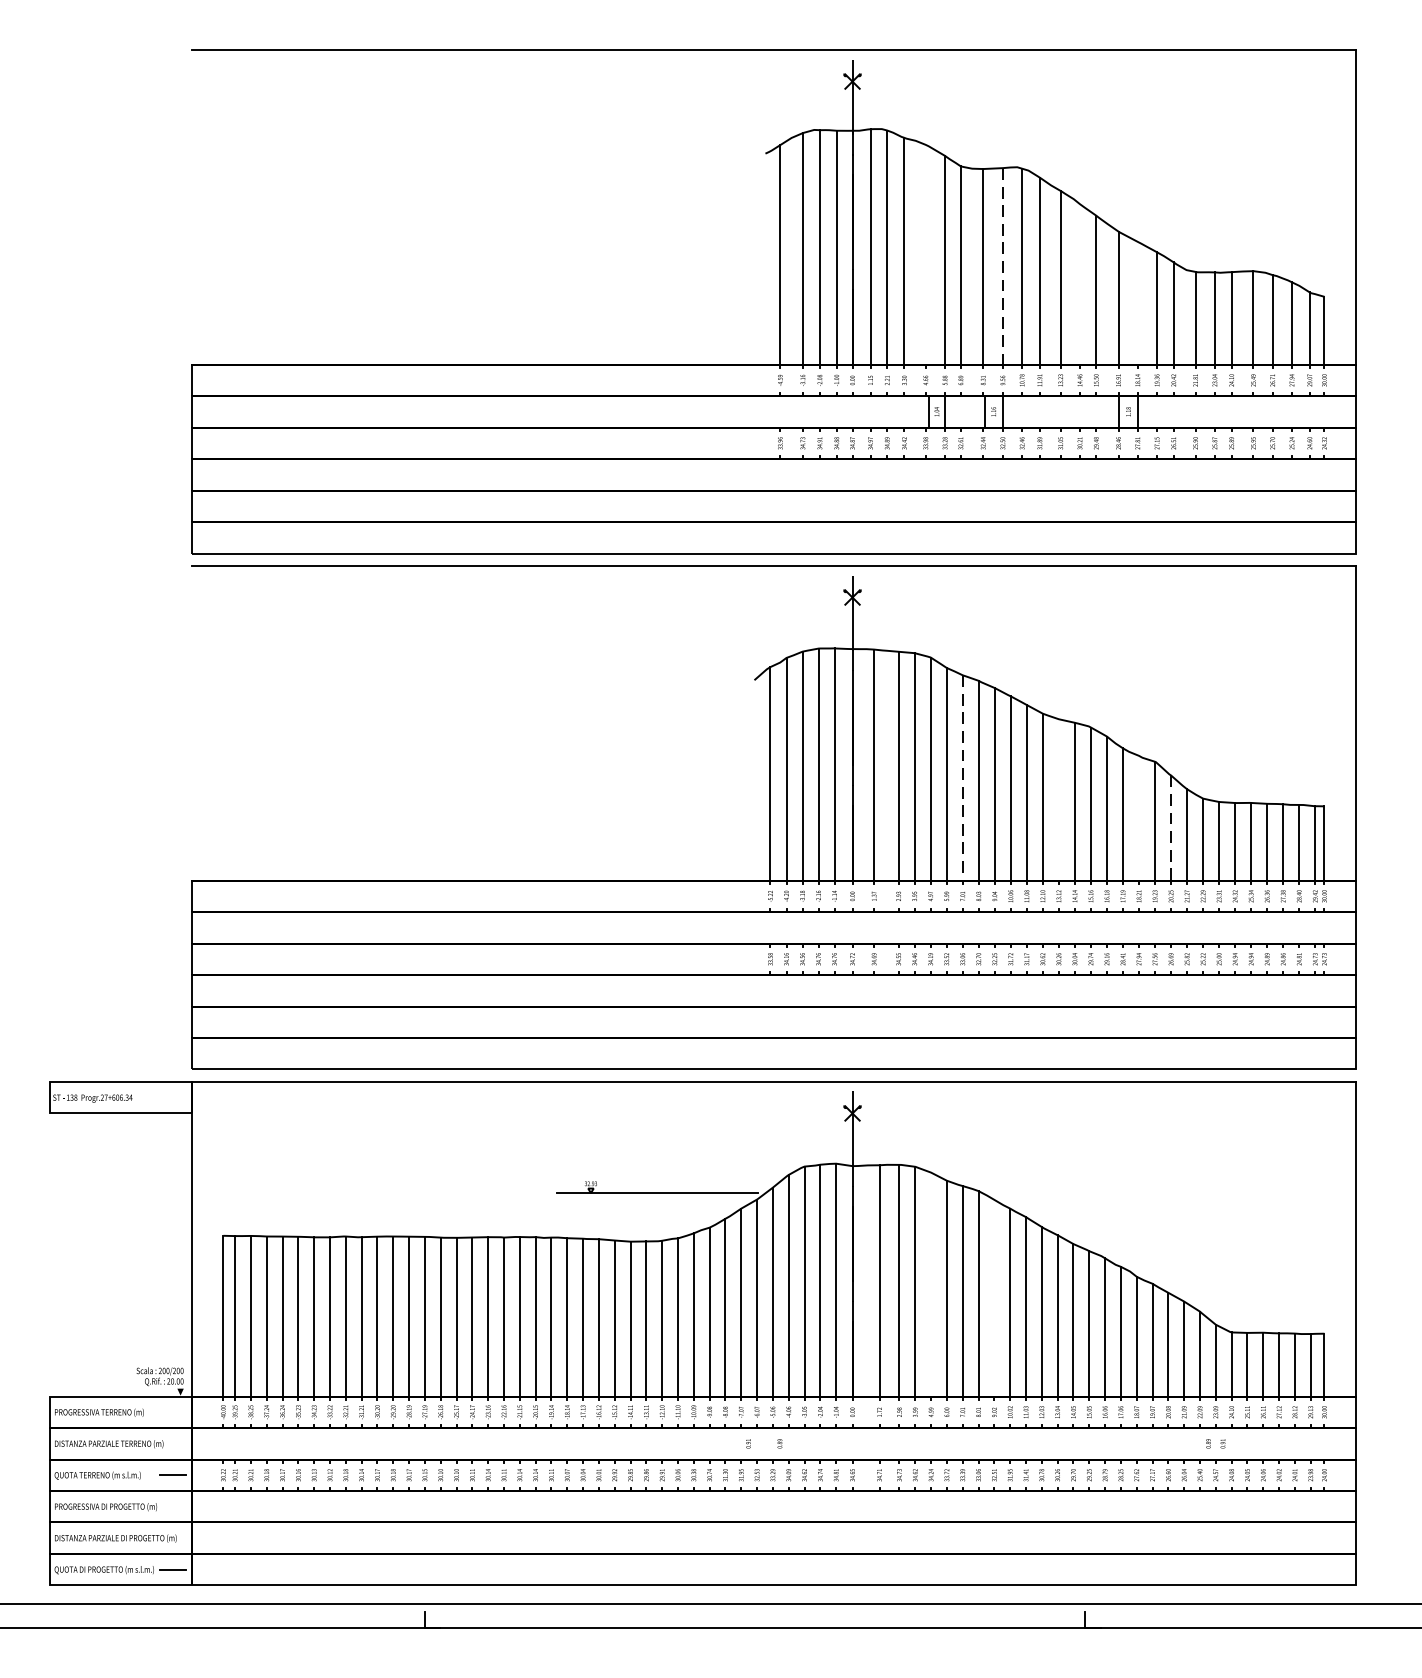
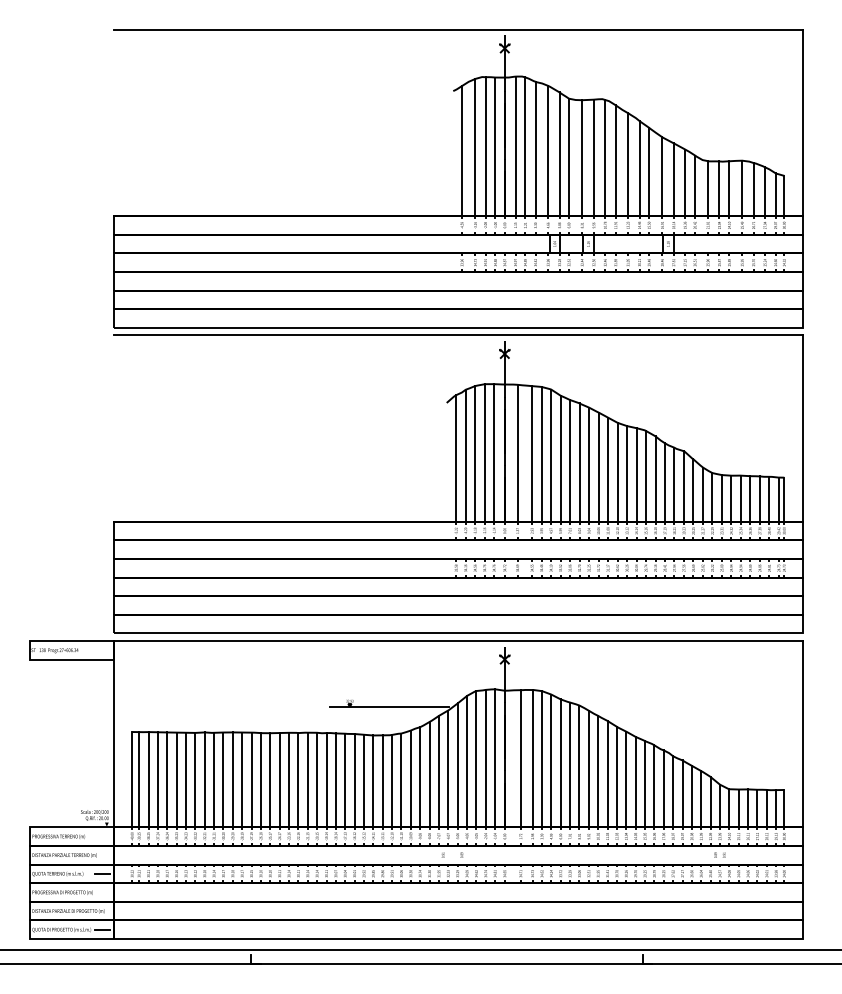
line: (926, 253) -> (548, 150), added
line: (1002, 267) -> (593, 158), dashed -> solid
line: (1079, 284) -> (639, 168), added
line: (1137, 302) -> (673, 179), added
line: (963, 777) -> (570, 460), dashed -> solid
line: (1059, 799) -> (627, 473), added
line: (1139, 817) -> (674, 484), added
line: (1171, 829) -> (693, 491), dashed -> solid
line: (931, 1283) -> (551, 760), added
line: (993, 1297) -> (588, 768), added

